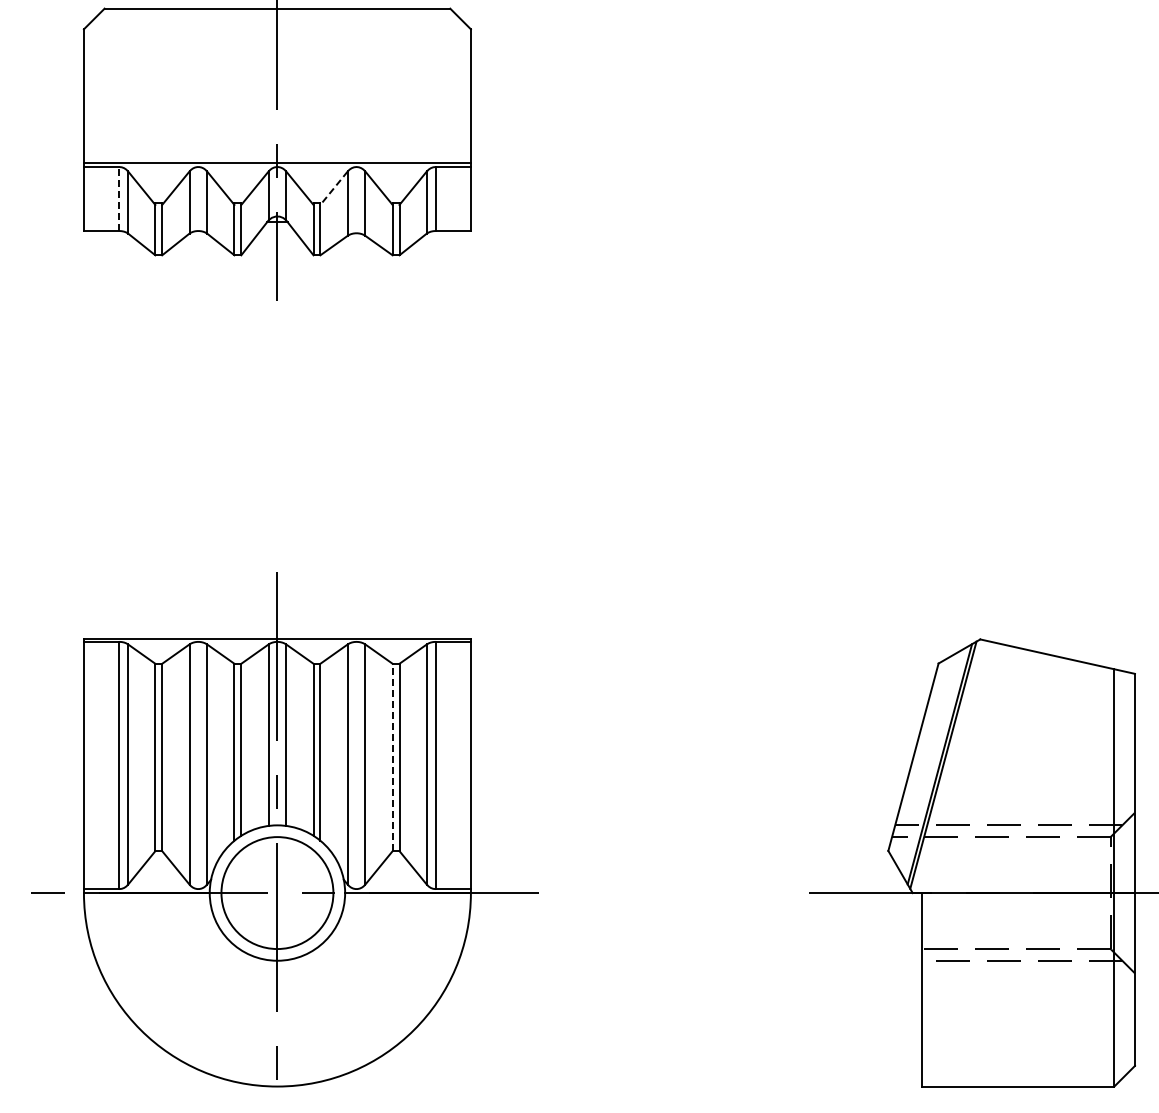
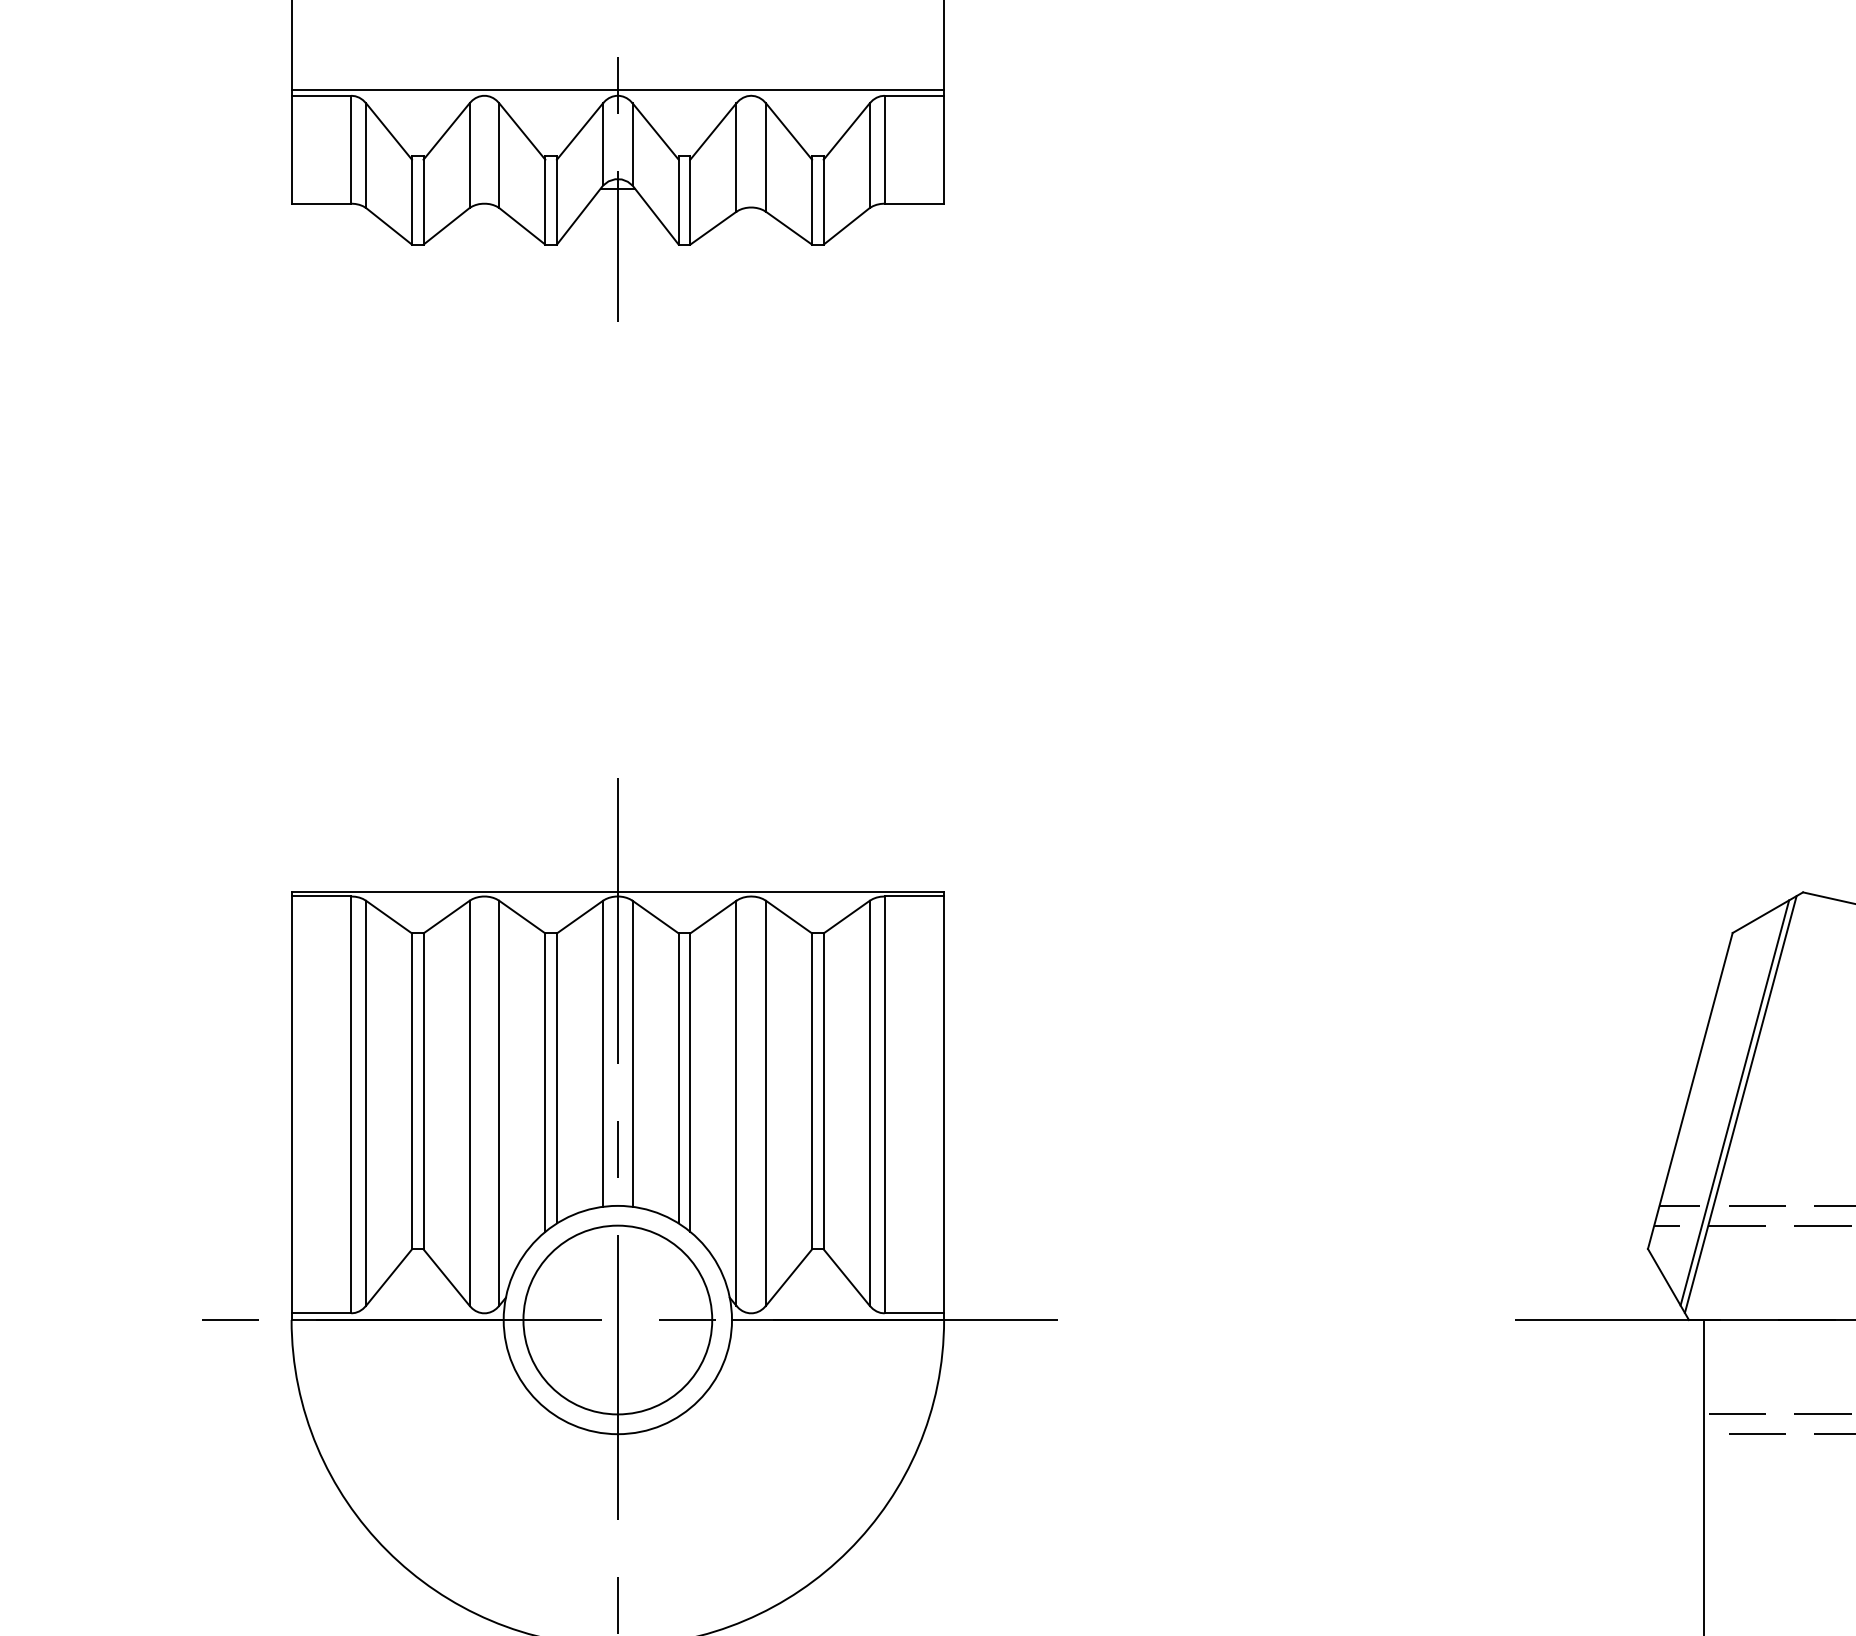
line: (334, 188) -> (714, 132), dashed -> solid
line: (119, 199) -> (351, 150), dashed -> solid
line: (392, 757) -> (811, 1091), dashed -> solid

